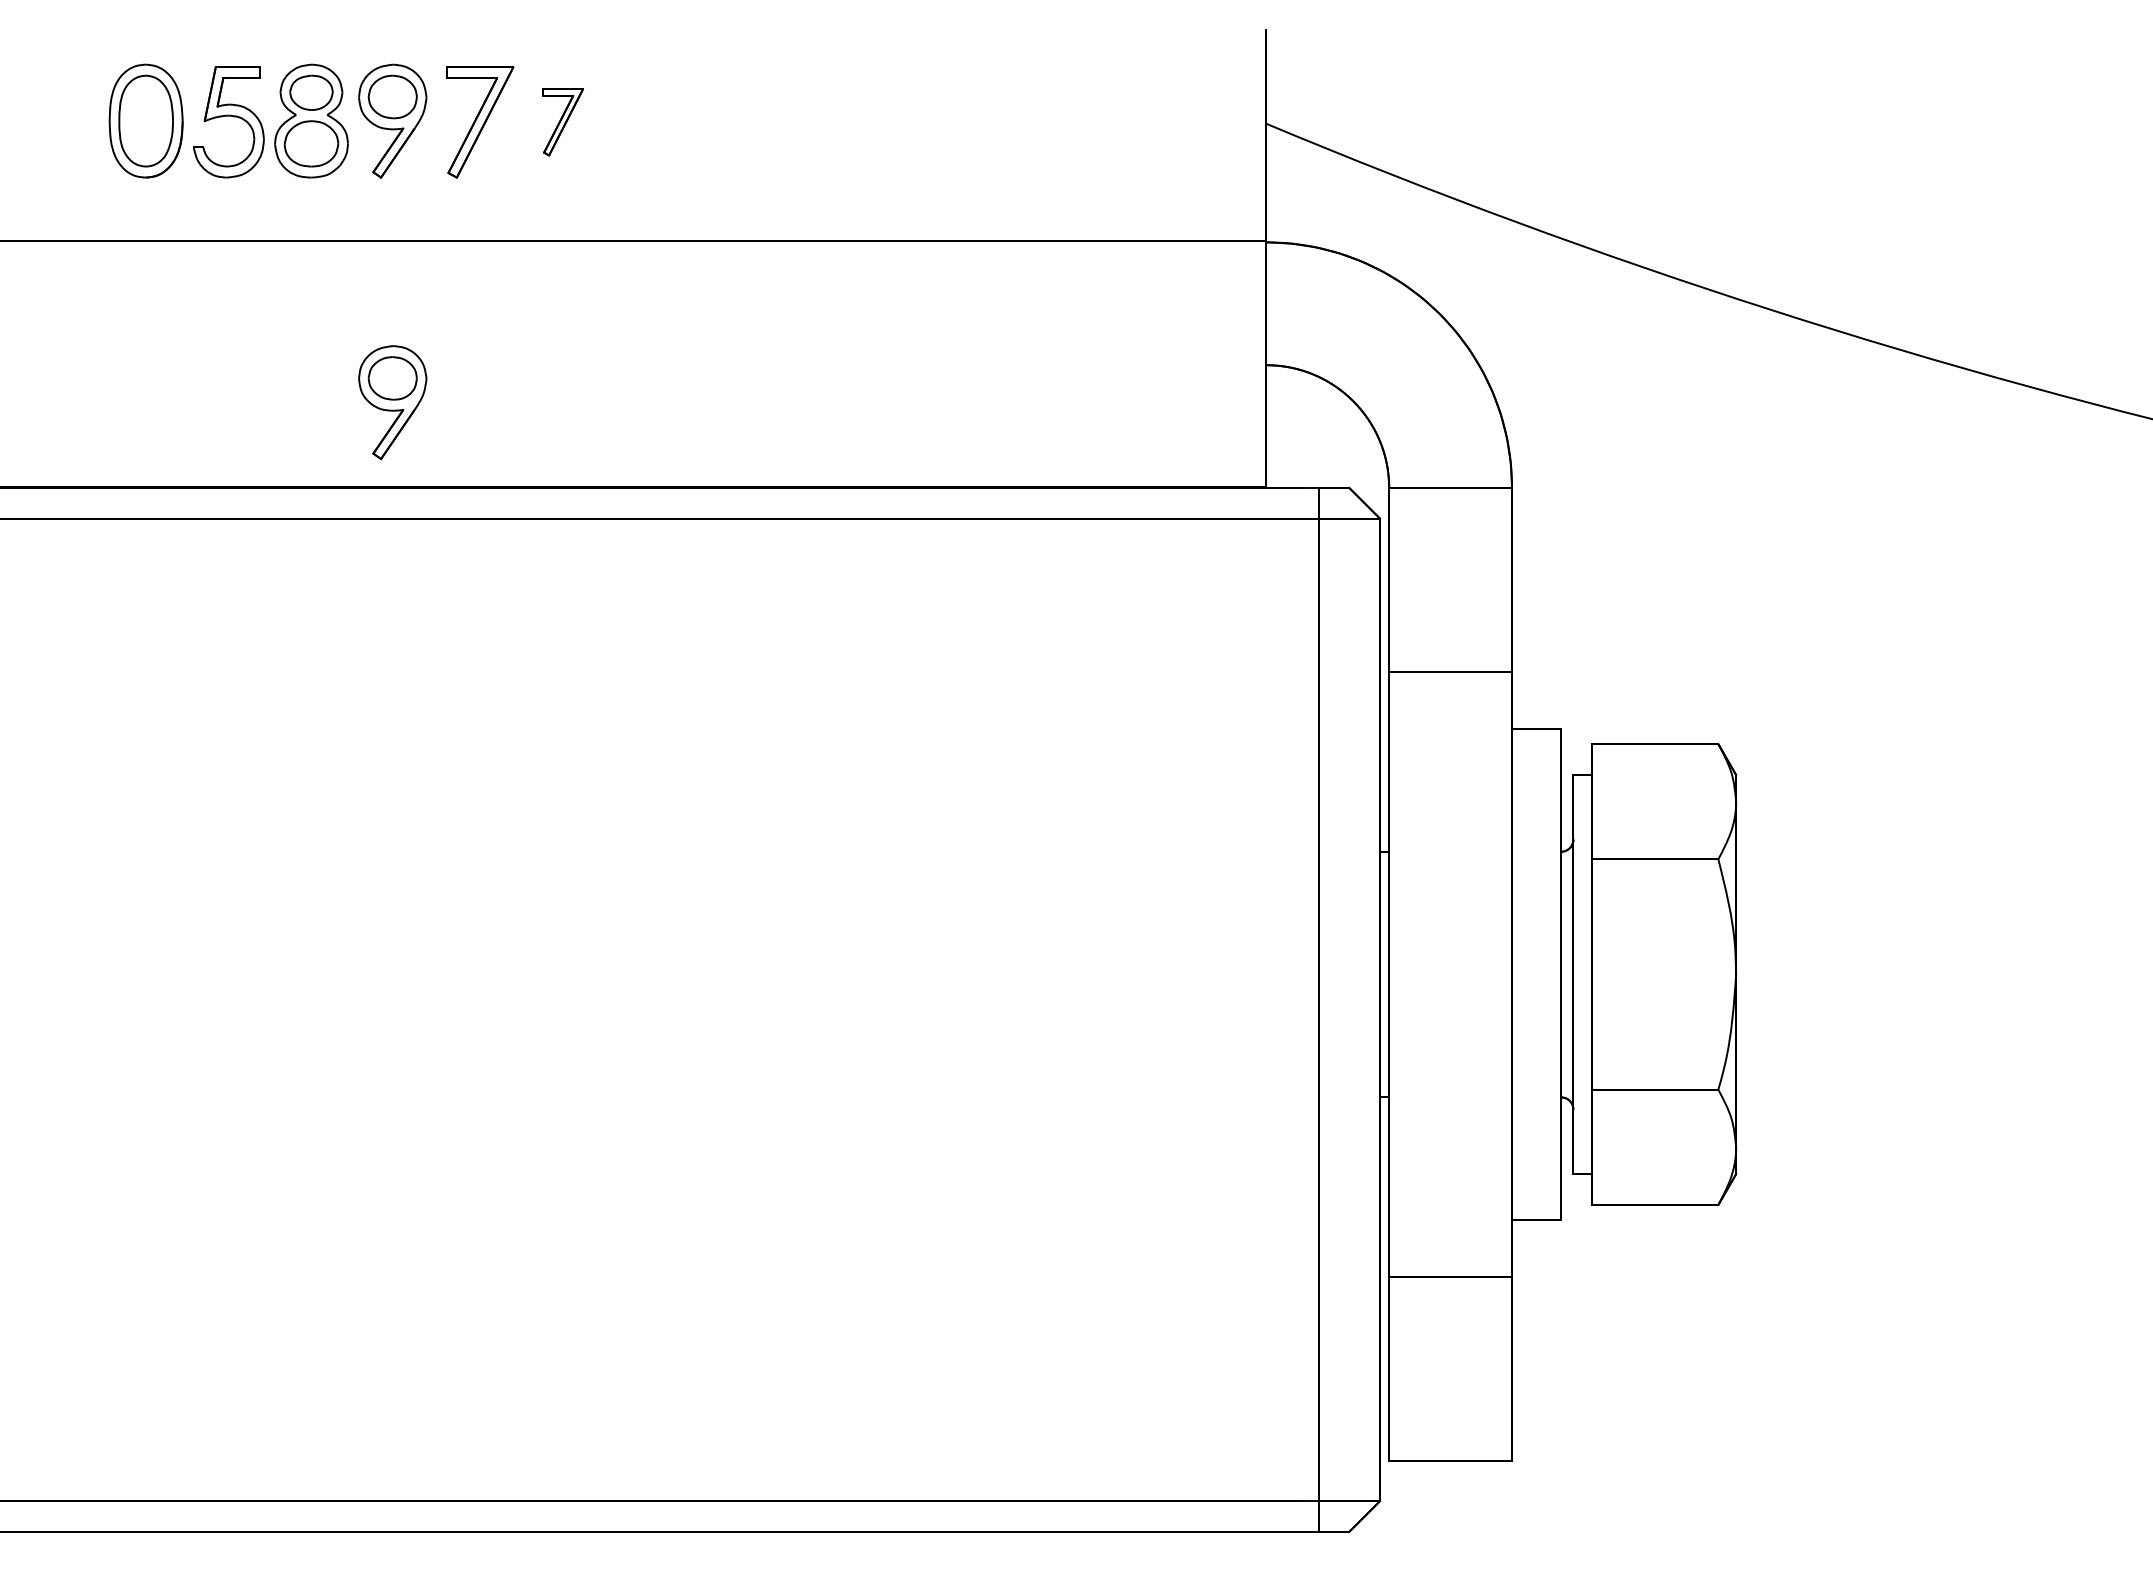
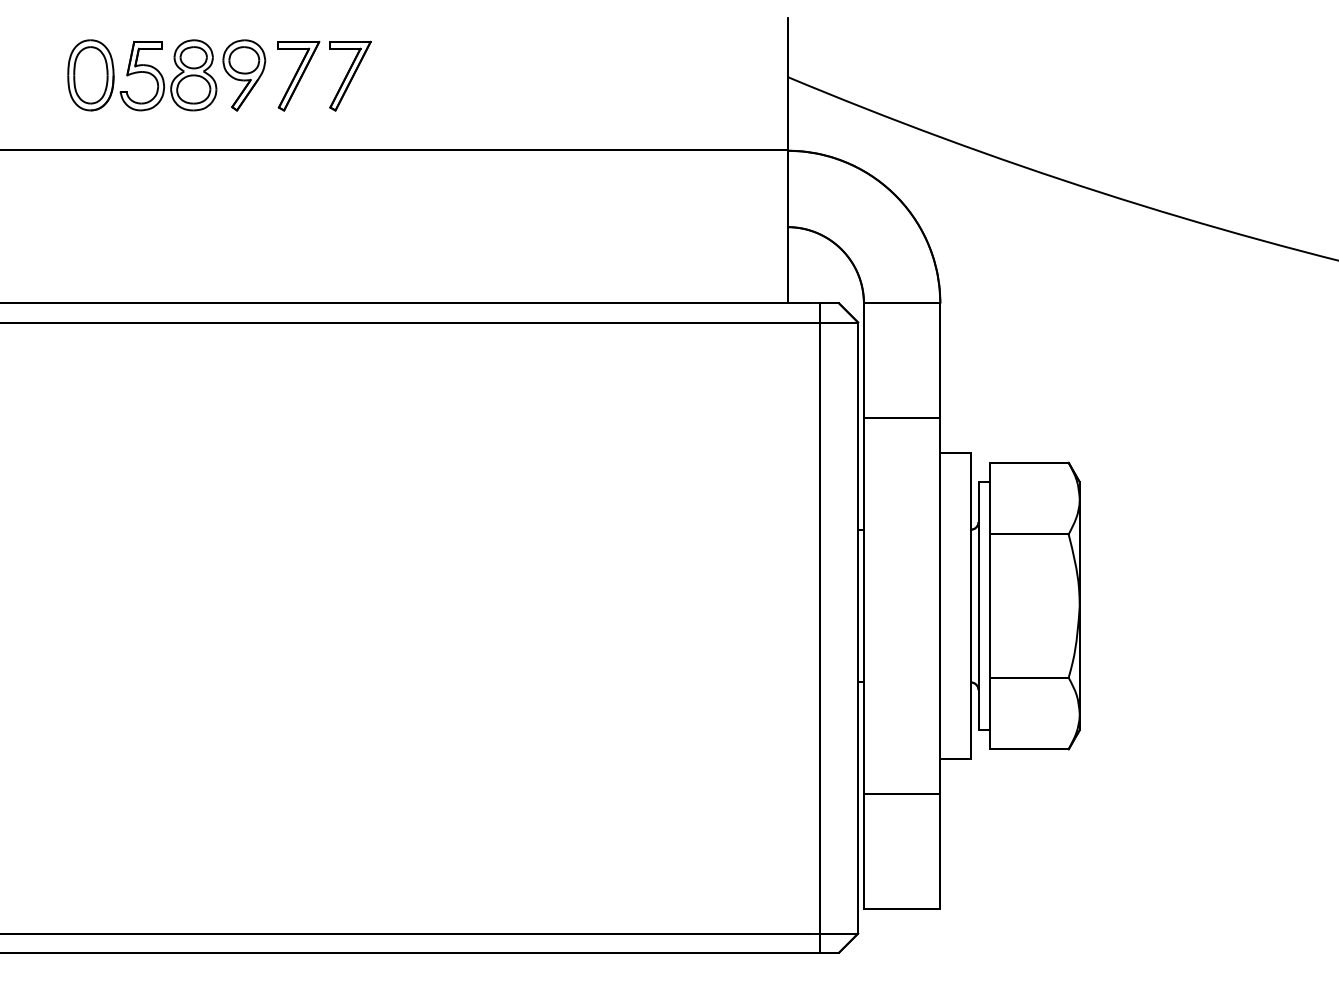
part: (563, 121) -> (350, 75), size x1.67
part: (393, 402) -> (244, 250), removed

